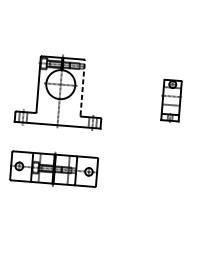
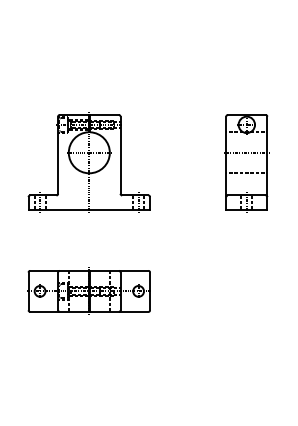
line: (82, 88) -> (120, 155), dashed -> solid
part: (171, 100) -> (246, 163), size x1.67
part: (53, 168) -> (88, 290), moved

